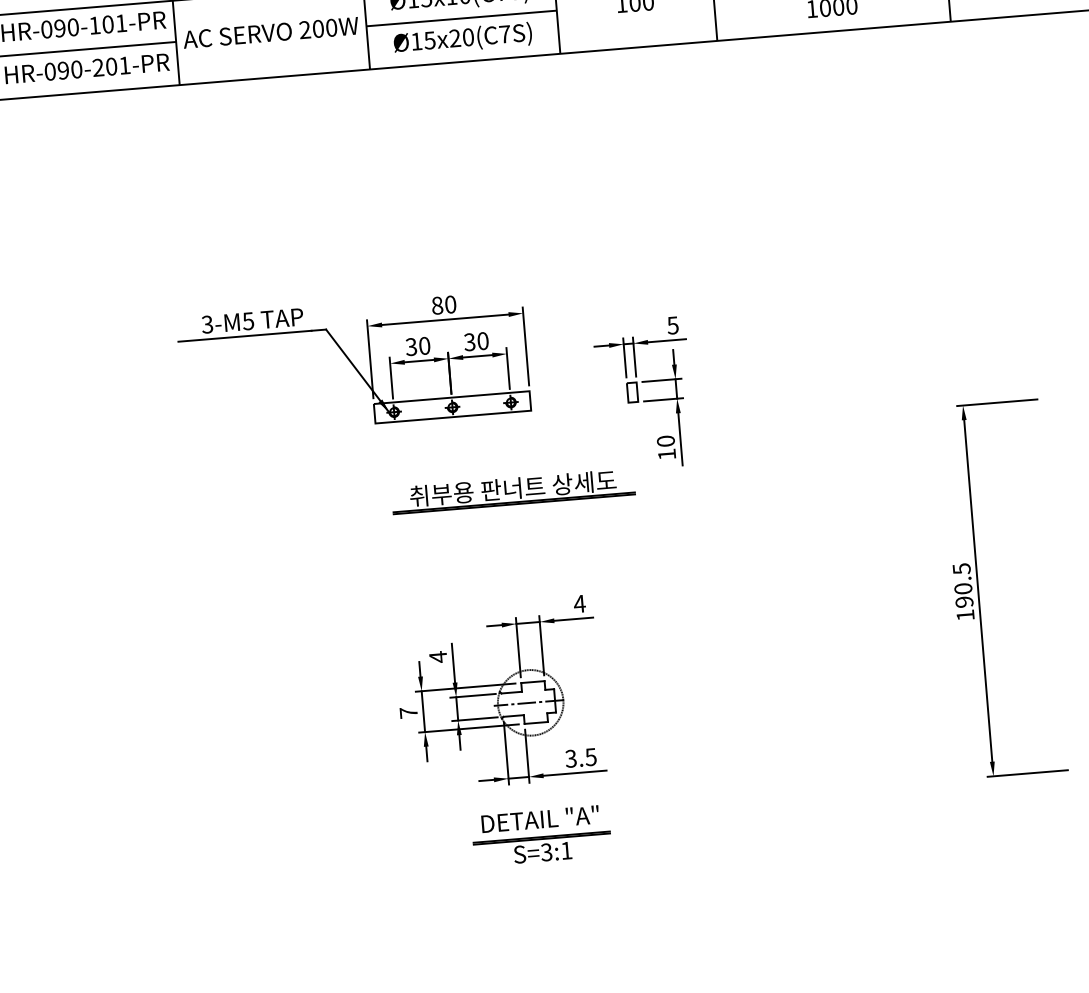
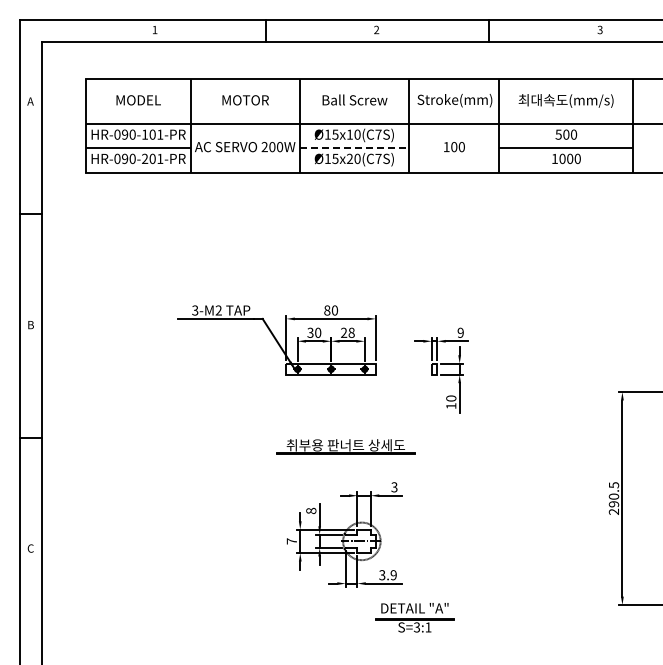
line: (461, 17) -> (354, 147), solid -> dashed
text: (247, 321) -> (218, 310), 3-M5 -> 3-M2
text: (672, 324) -> (460, 332), 5 -> 9
text: (475, 341) -> (347, 332), 30 -> 28
part: (512, 490) -> (345, 446), moved
text: (579, 604) -> (394, 487), 4 -> 3
text: (964, 614) -> (613, 511), 190.5 -> 290.5
text: (438, 656) -> (311, 510), 4 -> 8
text: (590, 757) -> (393, 575), 3.5 -> 3.9
part: (540, 835) -> (414, 617), moved

